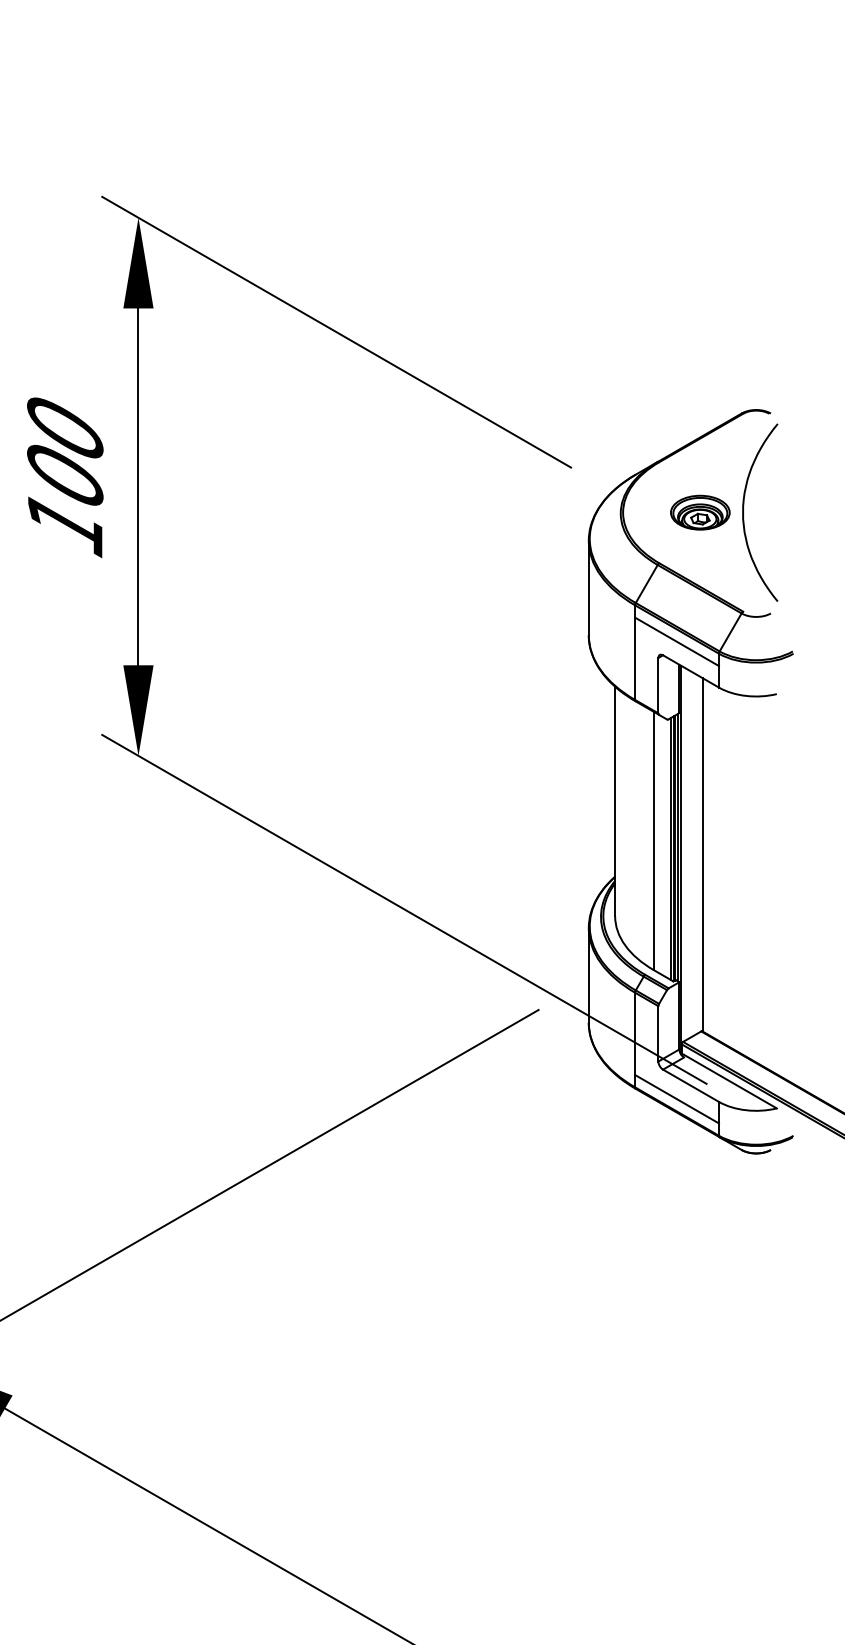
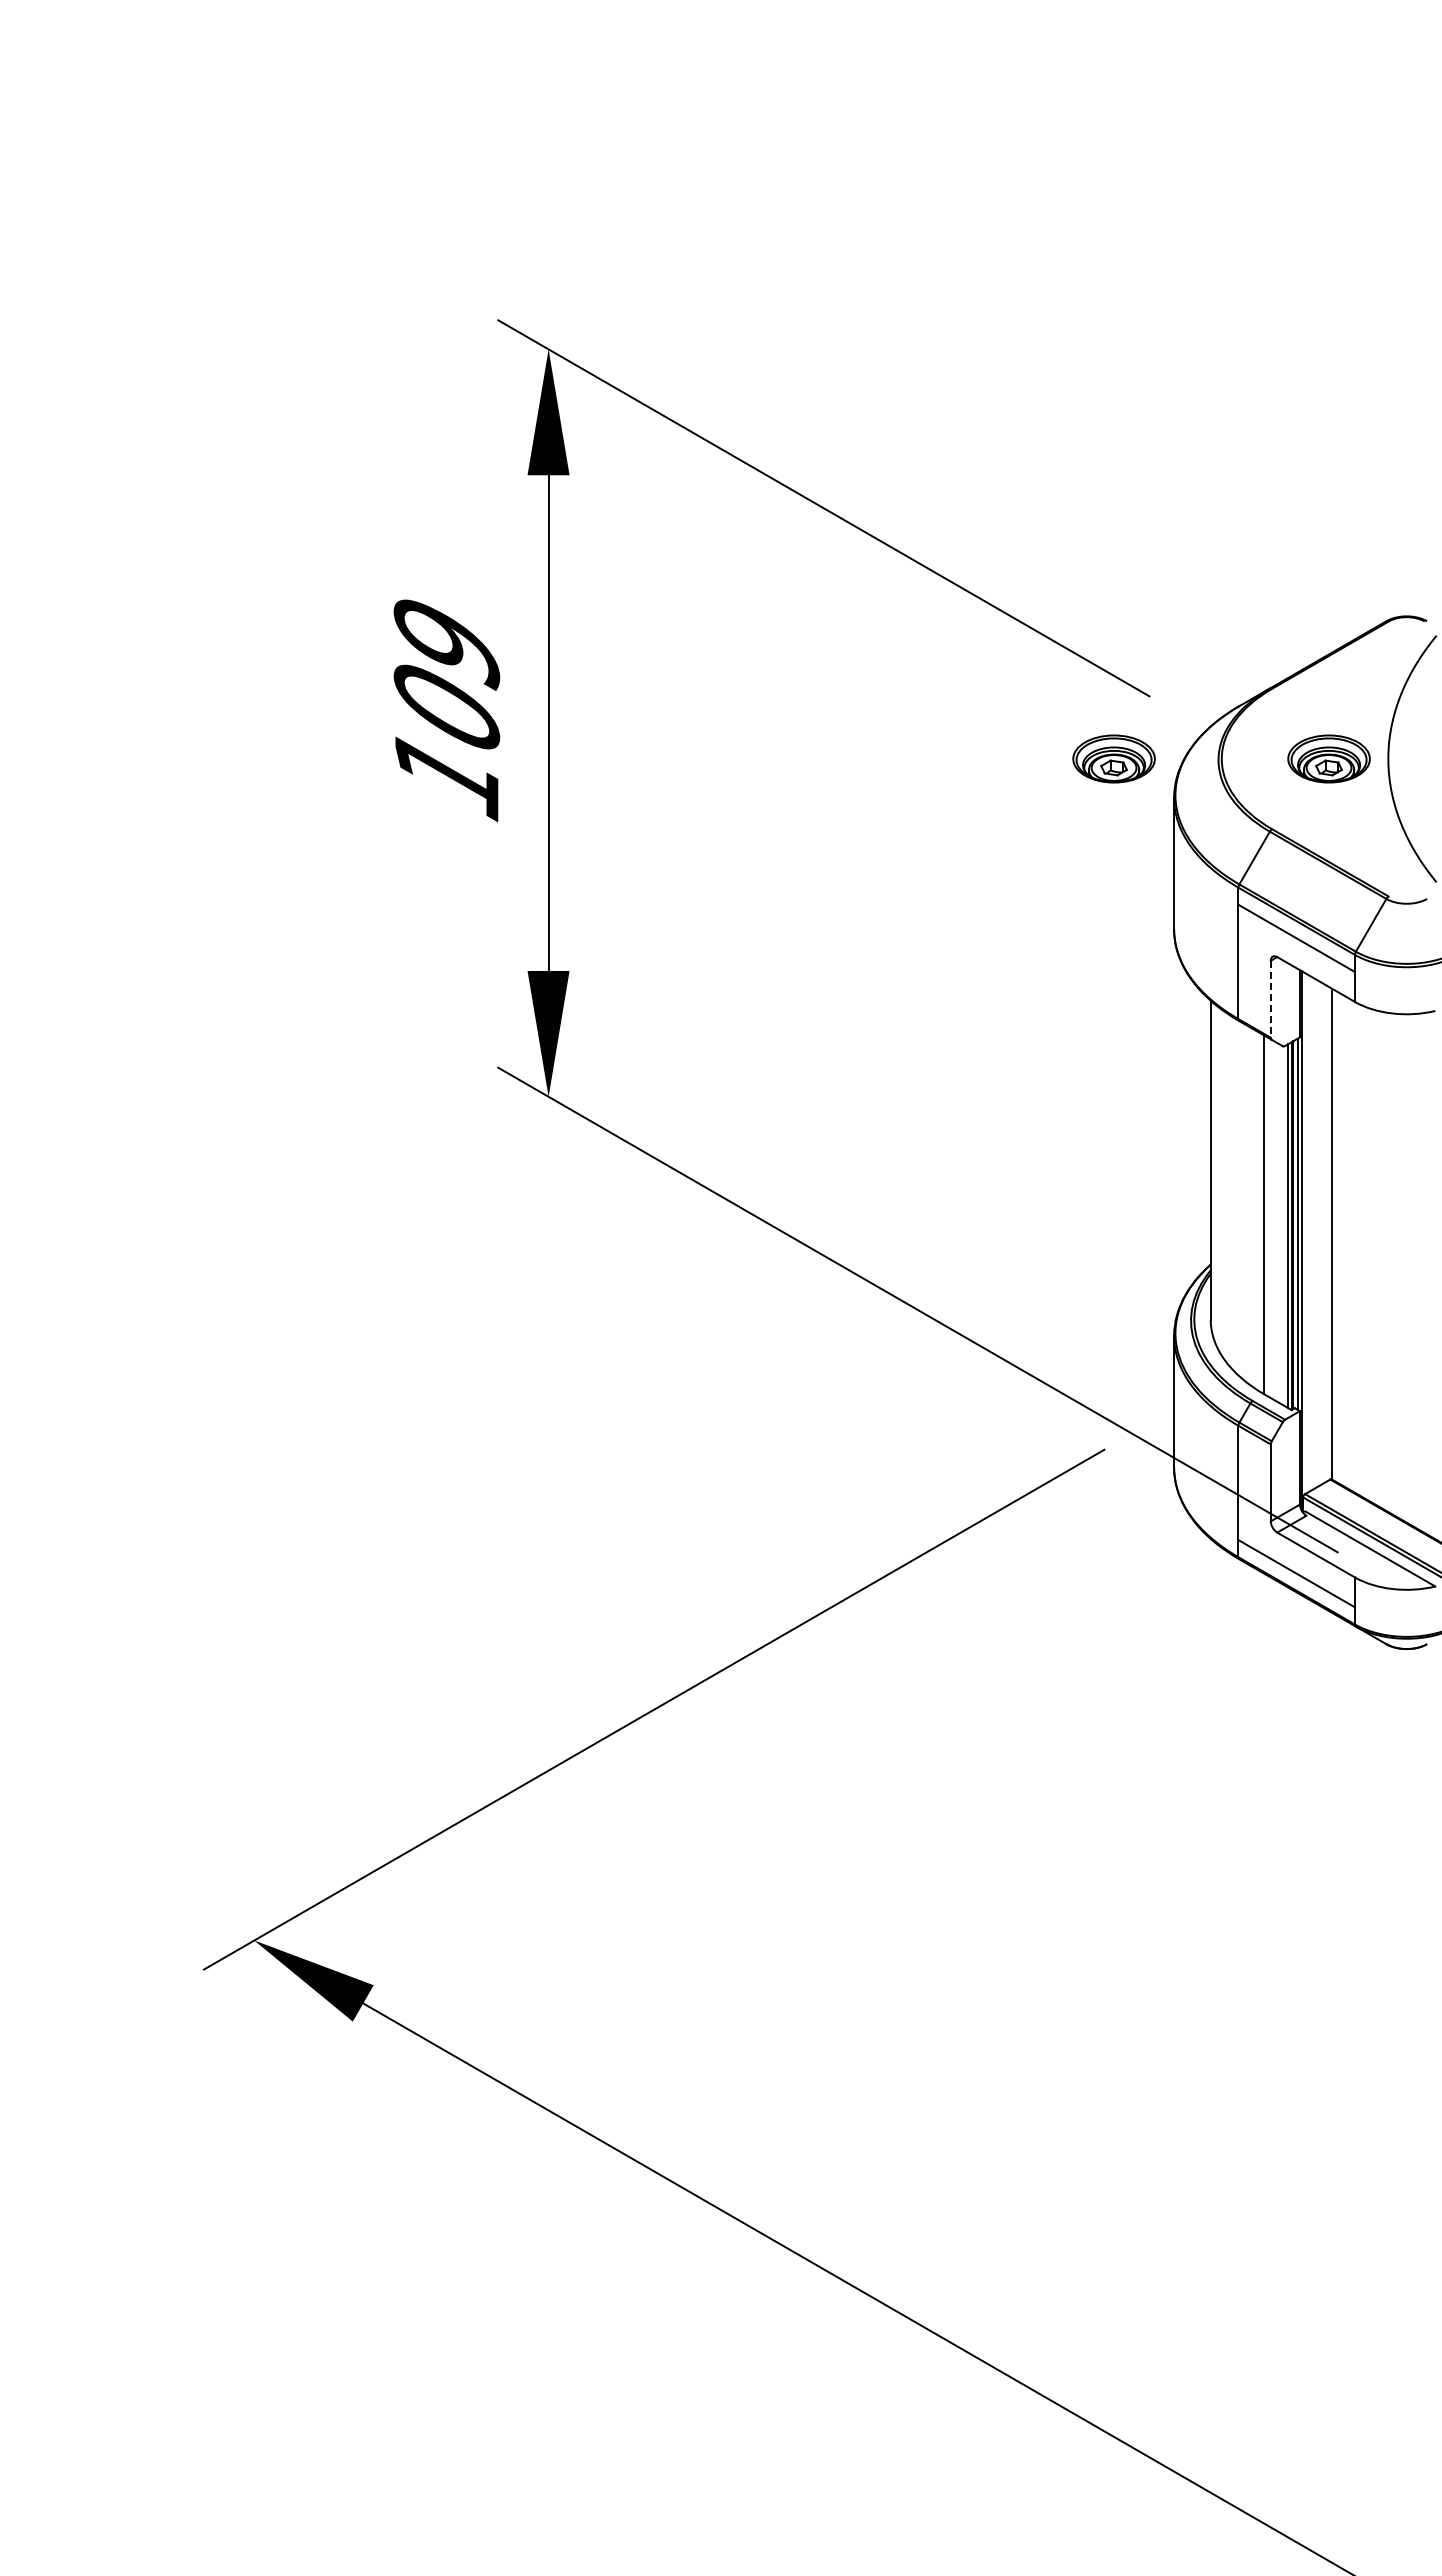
text: (64, 430) -> (446, 644), 100 -> 109
part: (545, 512) -> (1113, 758), added
line: (658, 685) -> (1270, 999), solid -> dashed

